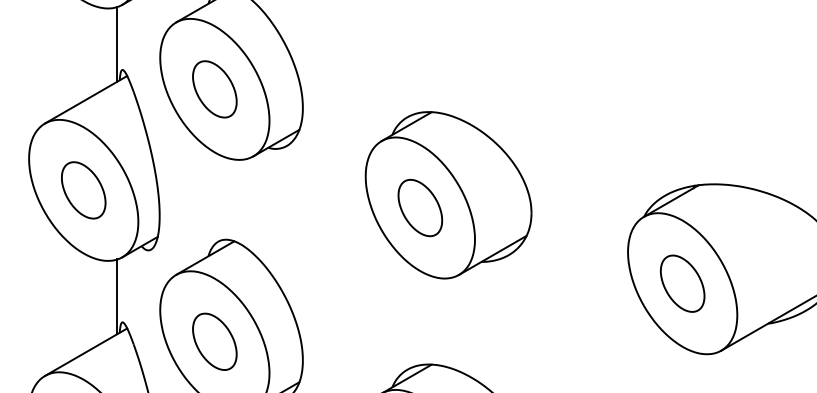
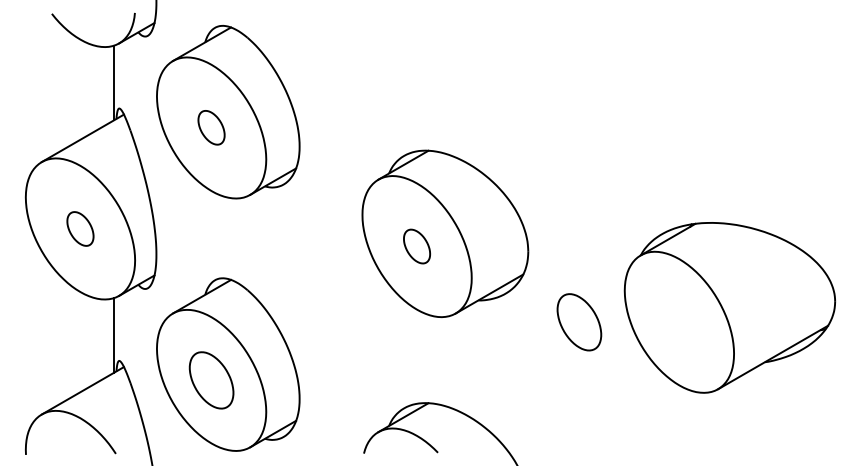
part: (214, 88) -> (211, 127), size x0.6
part: (83, 189) -> (80, 228), size x0.6
part: (419, 207) -> (416, 246), size x0.6
part: (682, 283) -> (579, 322), moved

